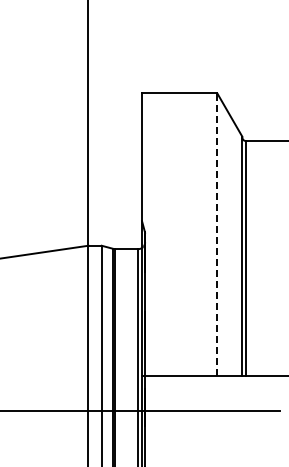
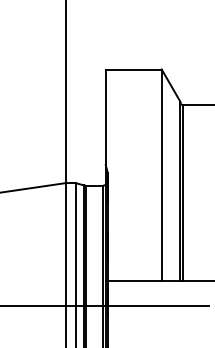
line: (217, 234) -> (161, 174), dashed -> solid

